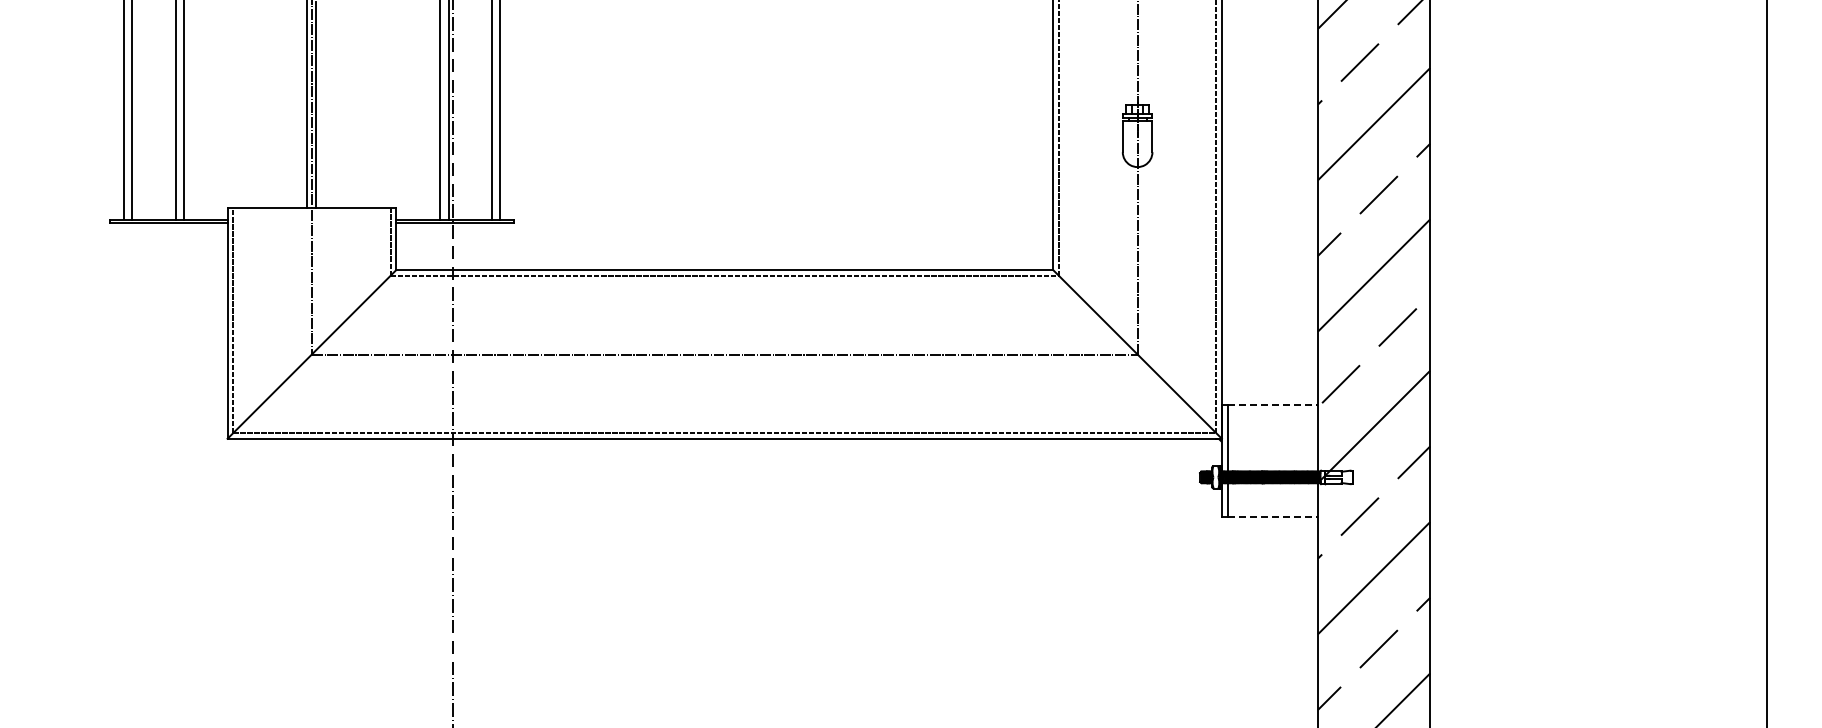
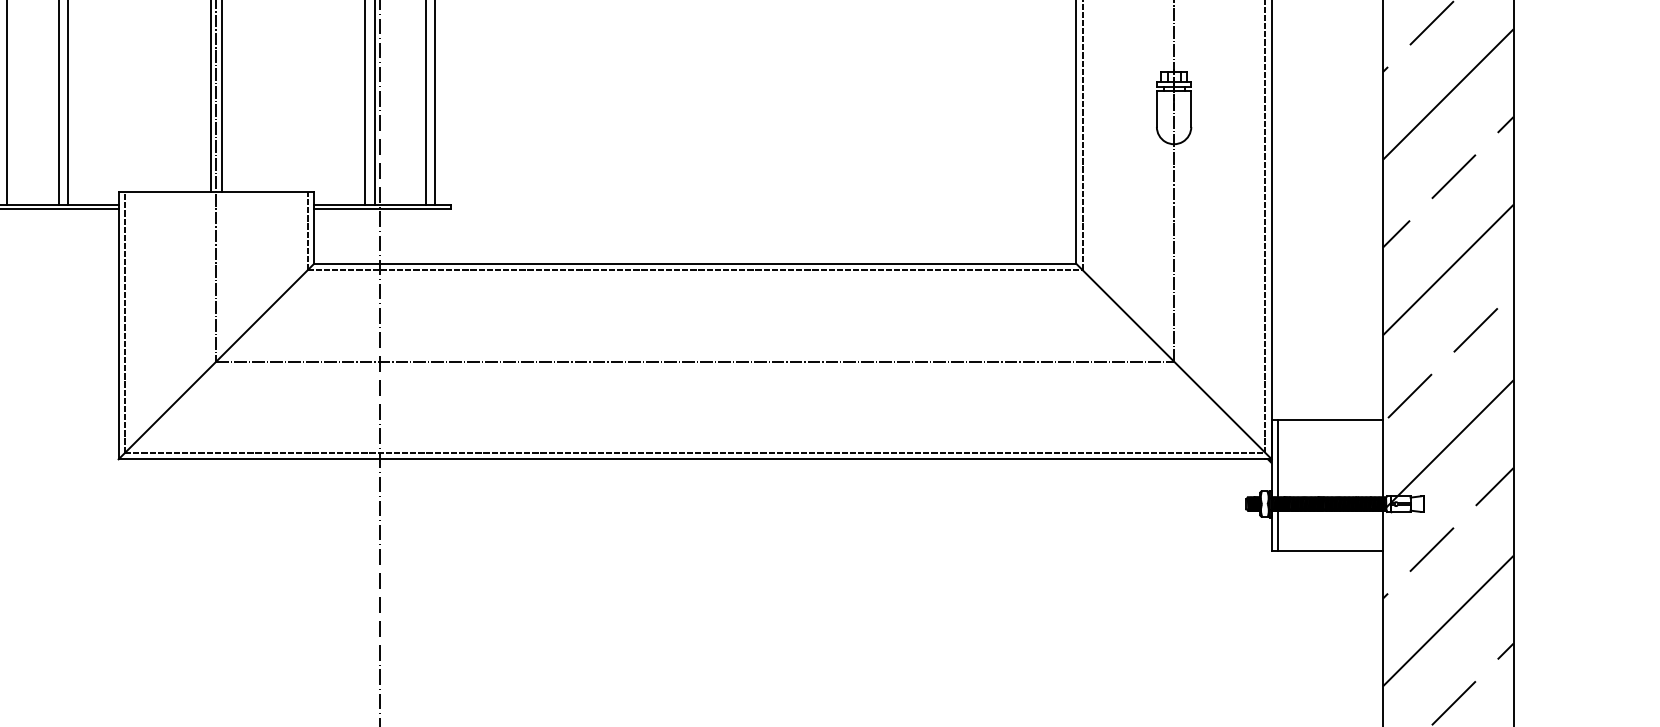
line: (1273, 405) -> (1331, 420), dashed -> solid
line: (1273, 517) -> (1331, 550), dashed -> solid

